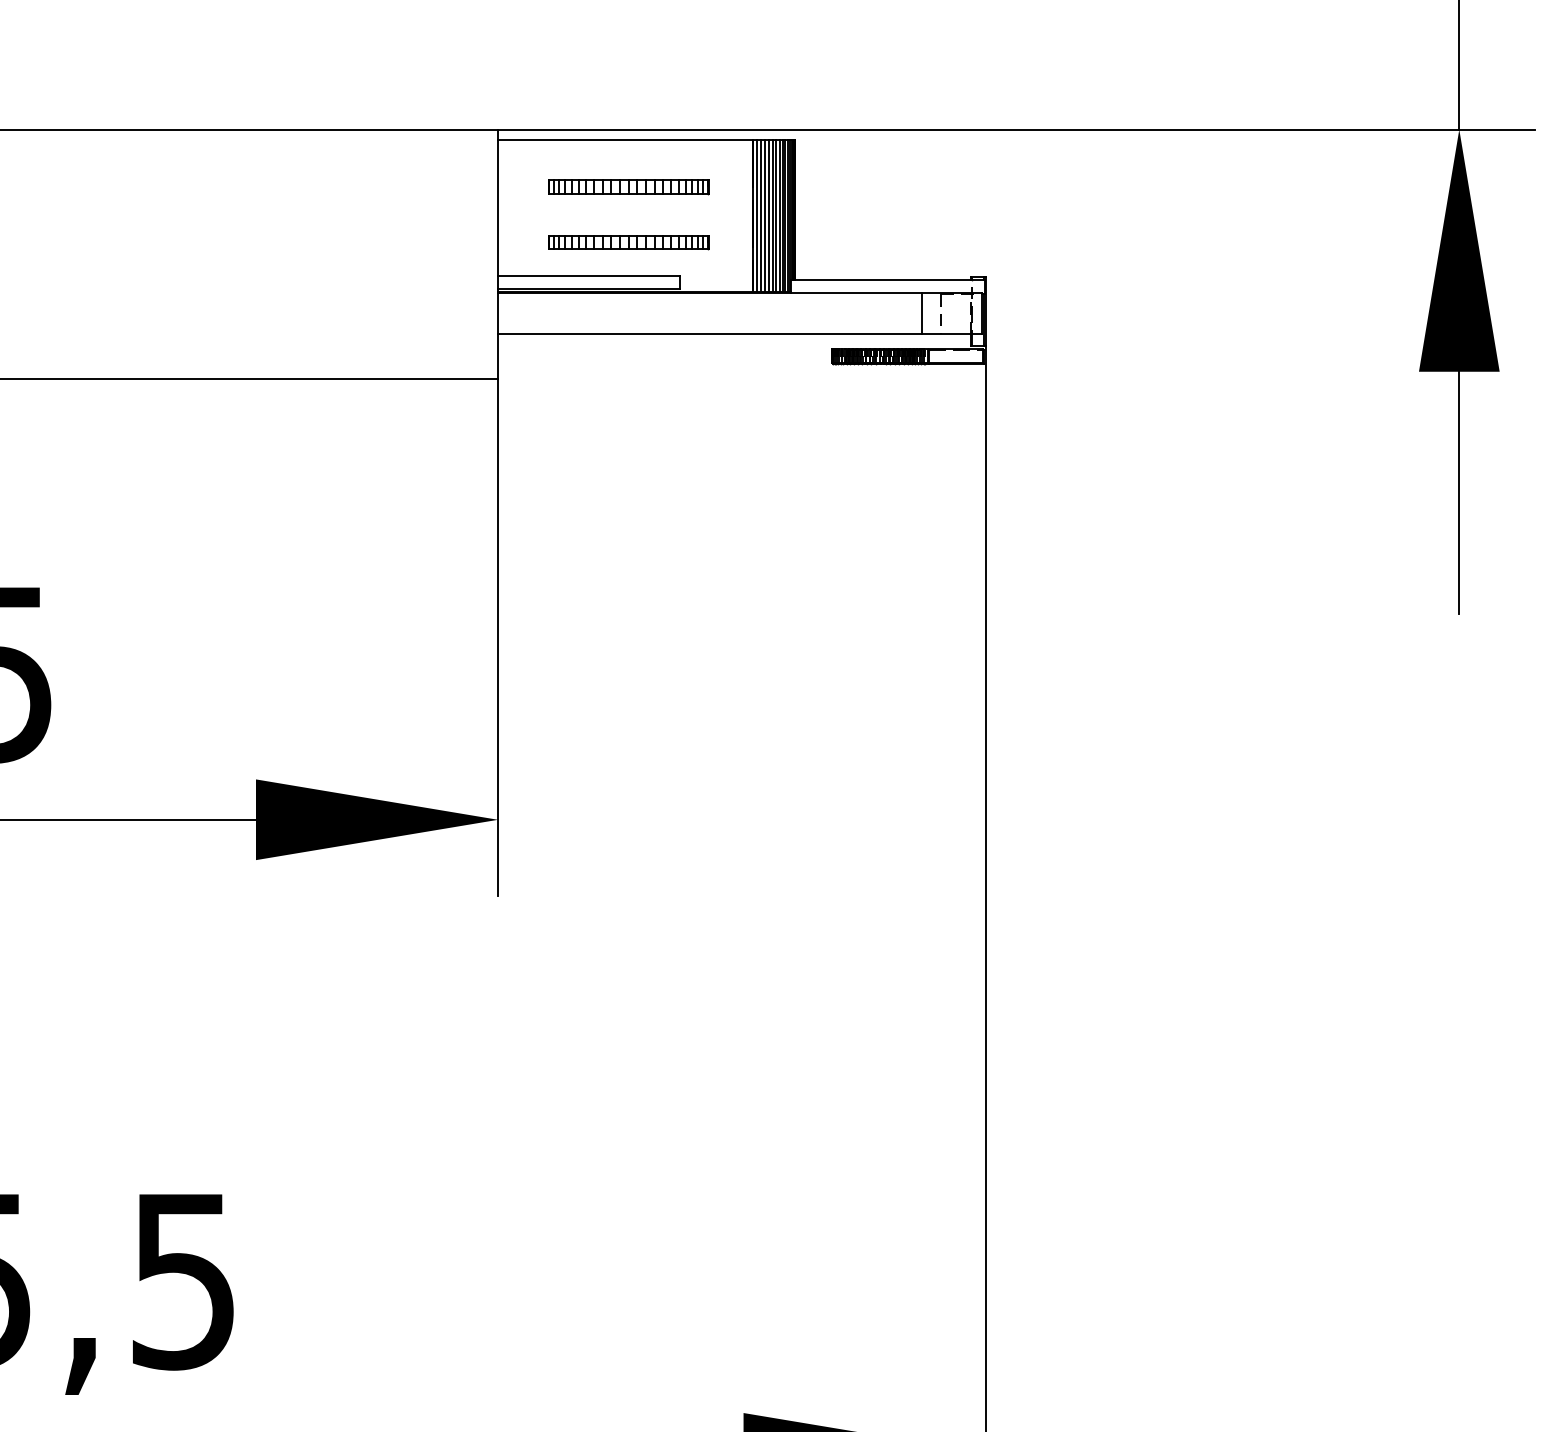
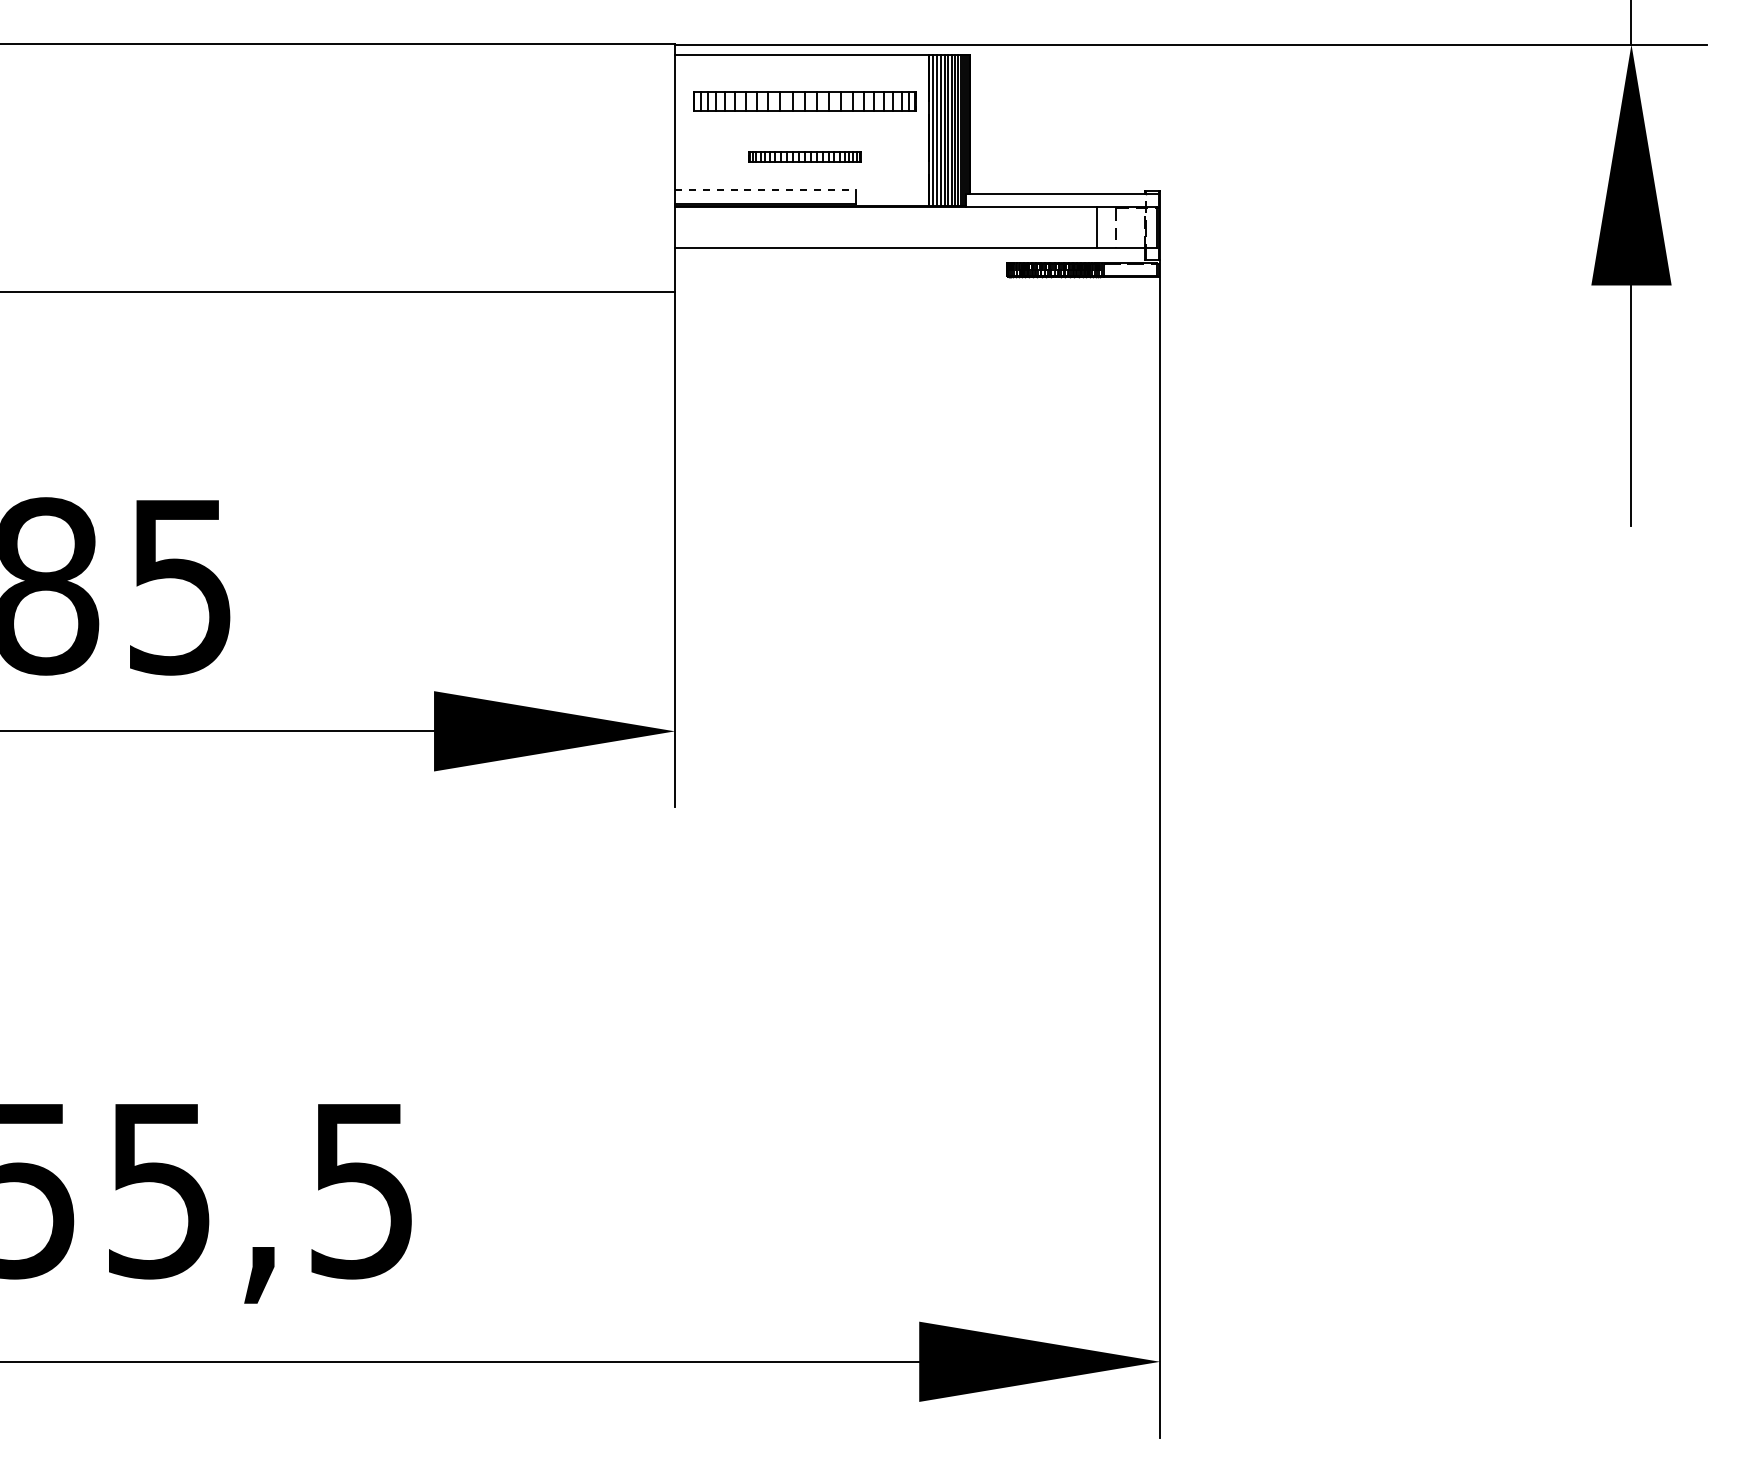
part: (628, 187) -> (804, 102), size x1.4
part: (628, 243) -> (804, 157), size x0.7
line: (589, 275) -> (765, 189), solid -> dashed

